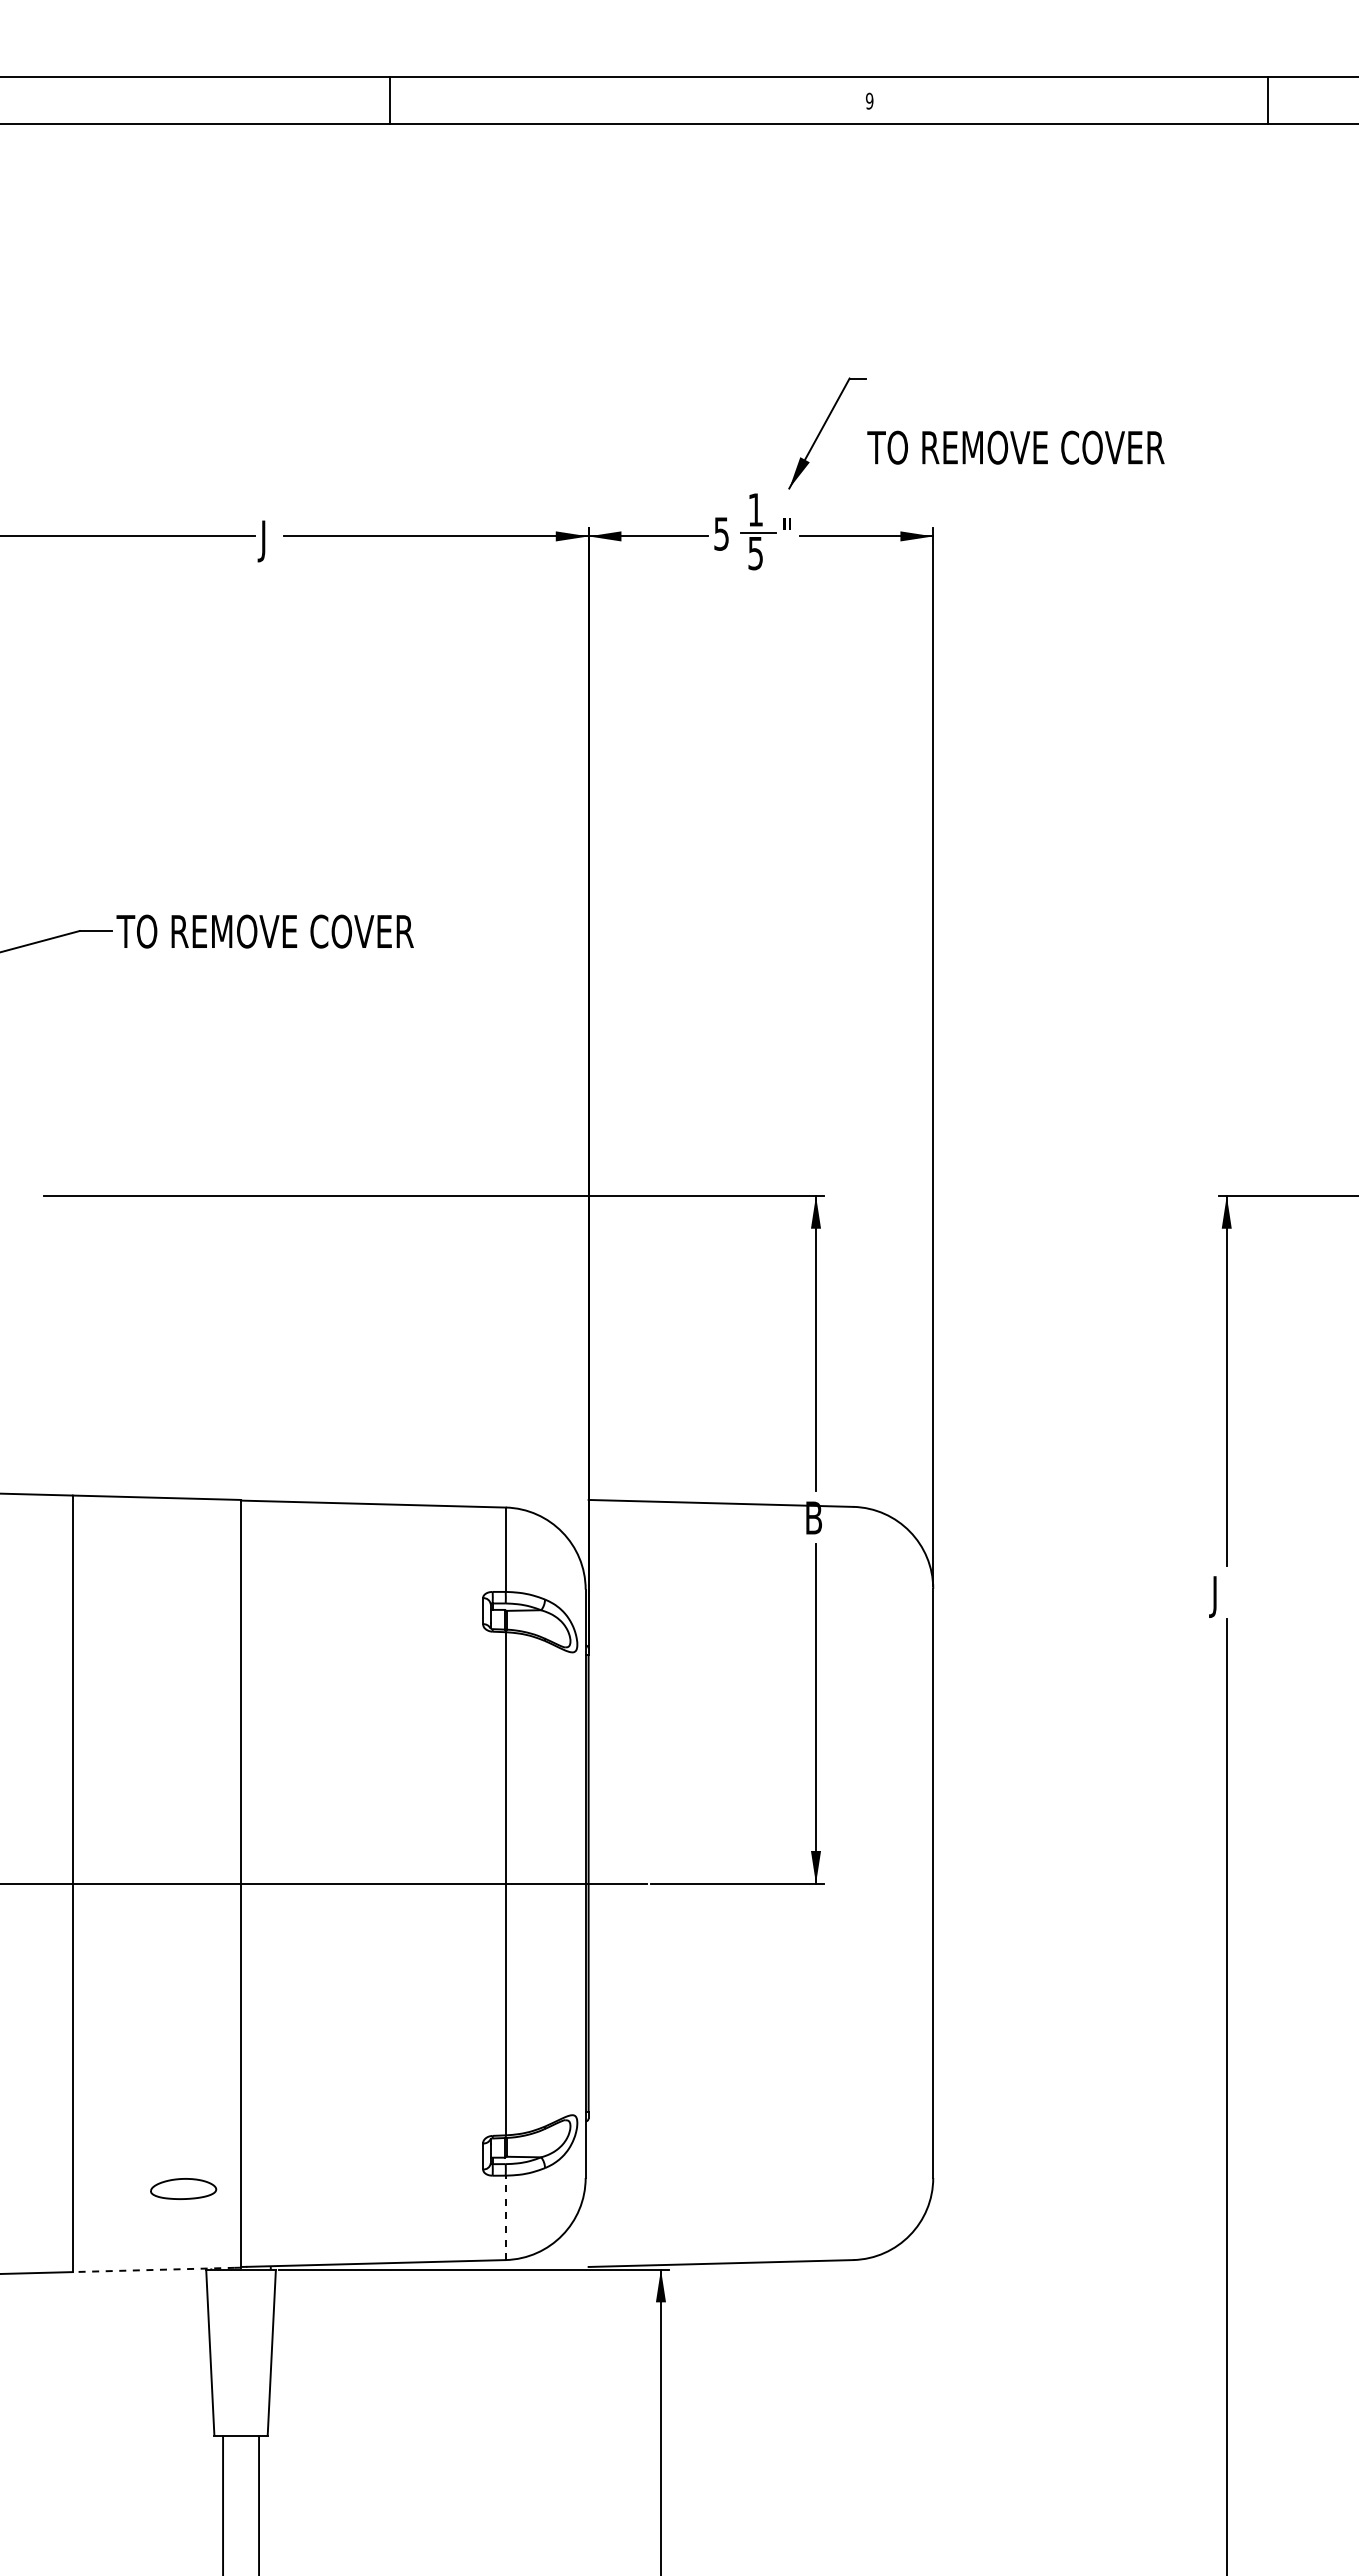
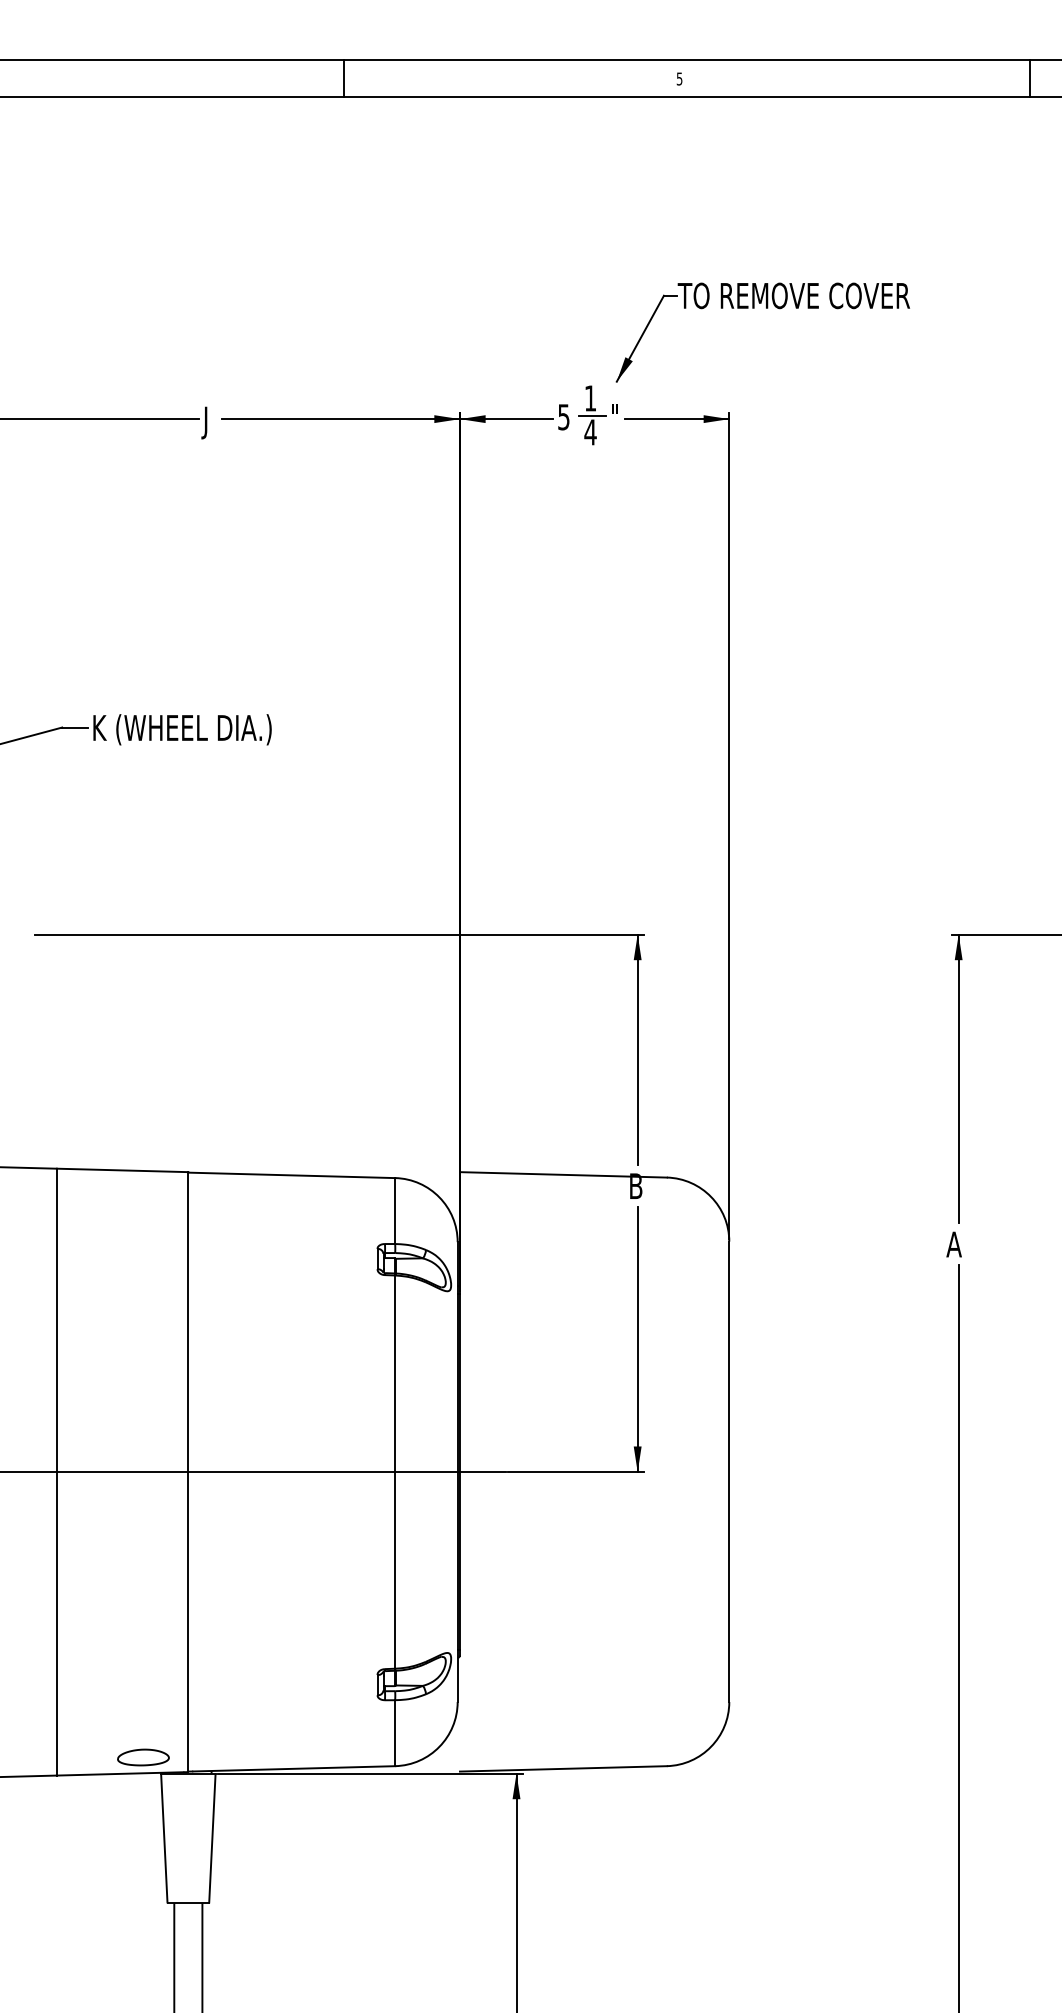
line: (390, 100) -> (344, 78), moved
text: (869, 100) -> (679, 78), 9 -> 5
line: (1268, 100) -> (1030, 78), moved
text: (1015, 447) -> (793, 295), moved
text: (755, 553) -> (590, 432), 5 -> 4
text: (264, 933) -> (206, 729), TO REMOVE COVER -> K (WHEEL DIA.)
text: (1219, 1596) -> (953, 1247), J -> A
part: (183, 2188) -> (143, 1757), moved
line: (505, 2217) -> (395, 1732), dashed -> solid
line: (153, 2269) -> (119, 1773), dashed -> solid

